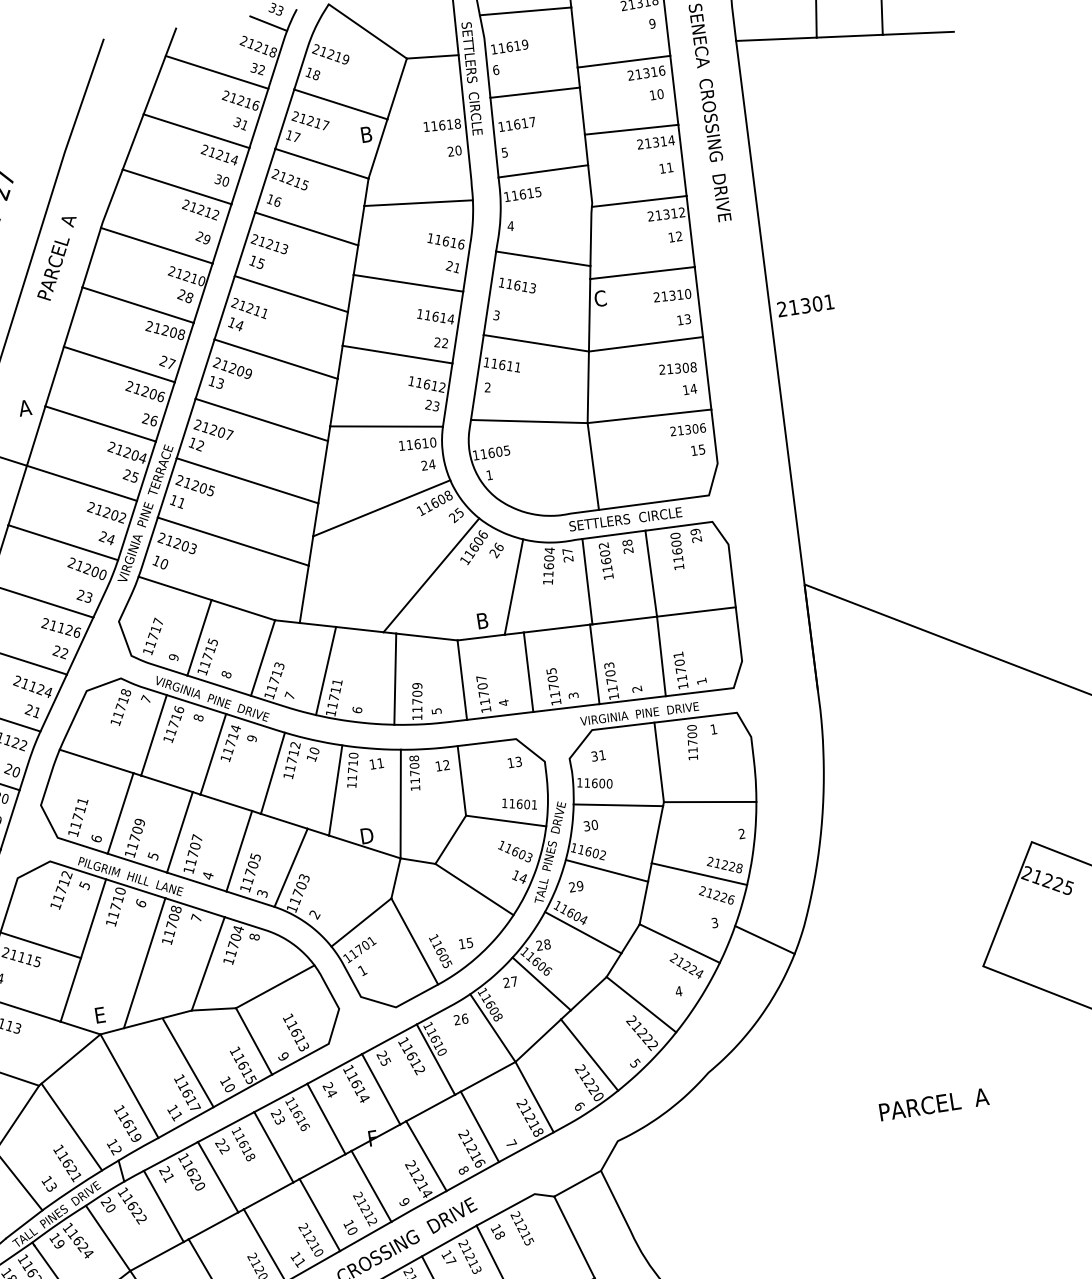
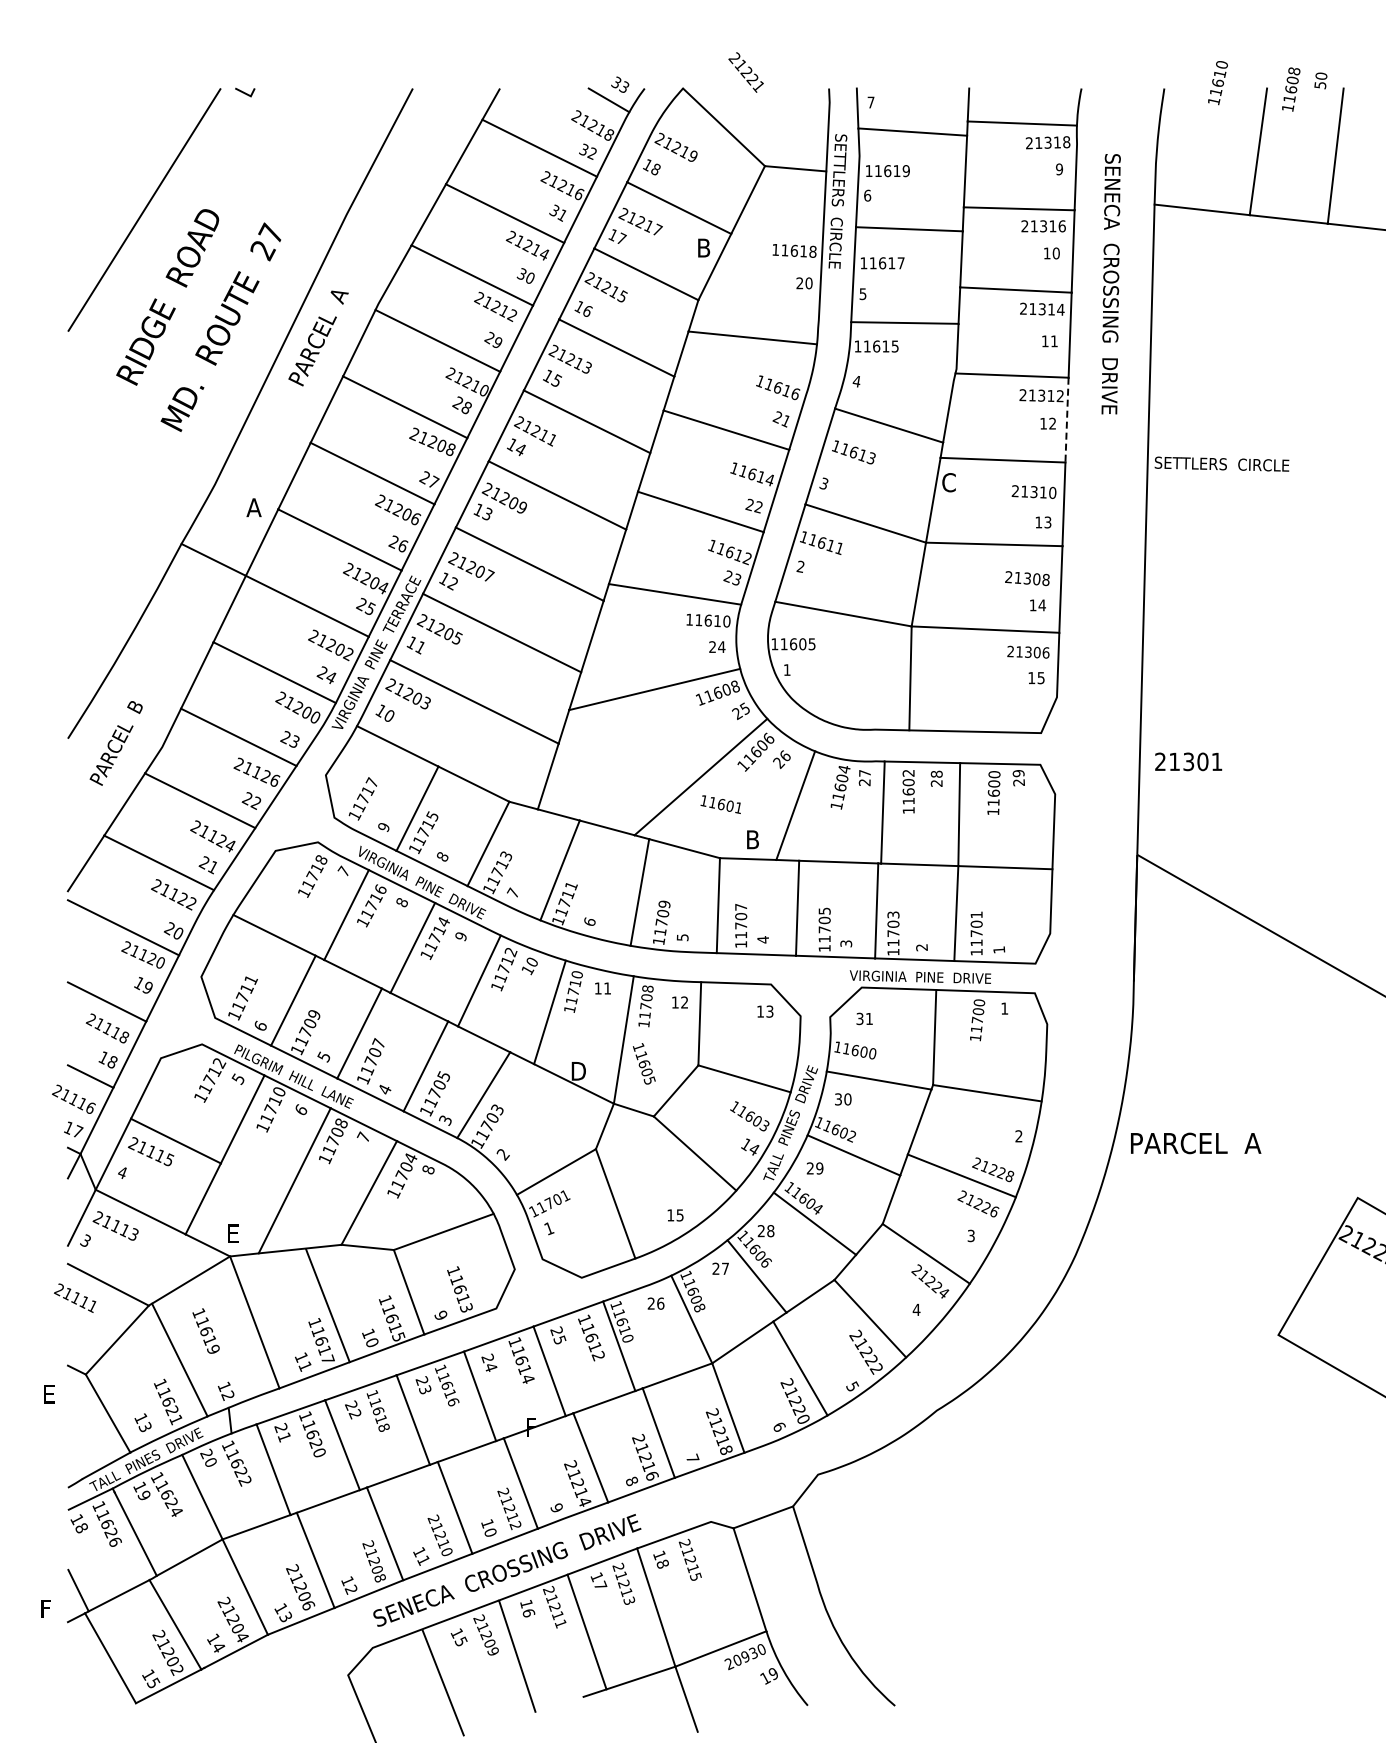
line: (691, 231) -> (1067, 420), solid -> dashed
text: (805, 305) -> (1188, 761), moved
text: (625, 518) -> (1221, 463), moved
text: (518, 804) -> (720, 804), moved
line: (764, 939) -> (1026, 1264), removed
text: (440, 950) -> (644, 1063), moved
text: (934, 1104) -> (1196, 1143), moved
text: (127, 1123) -> (205, 1330), moved

